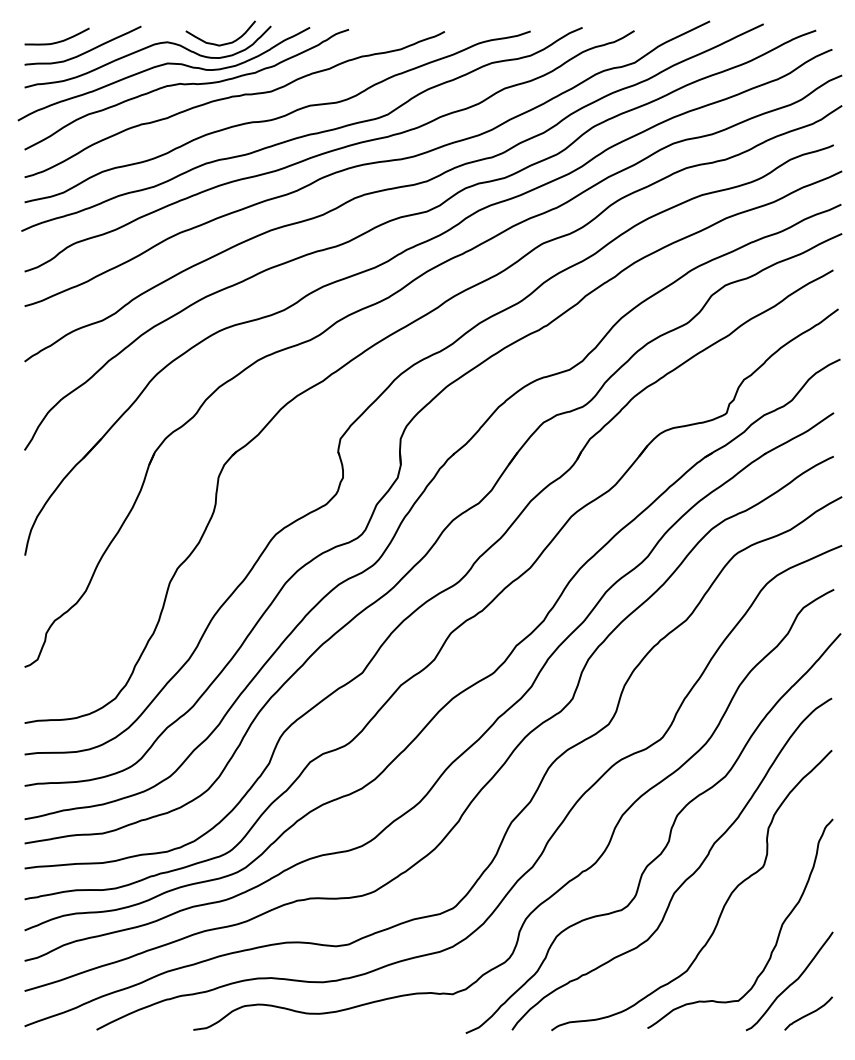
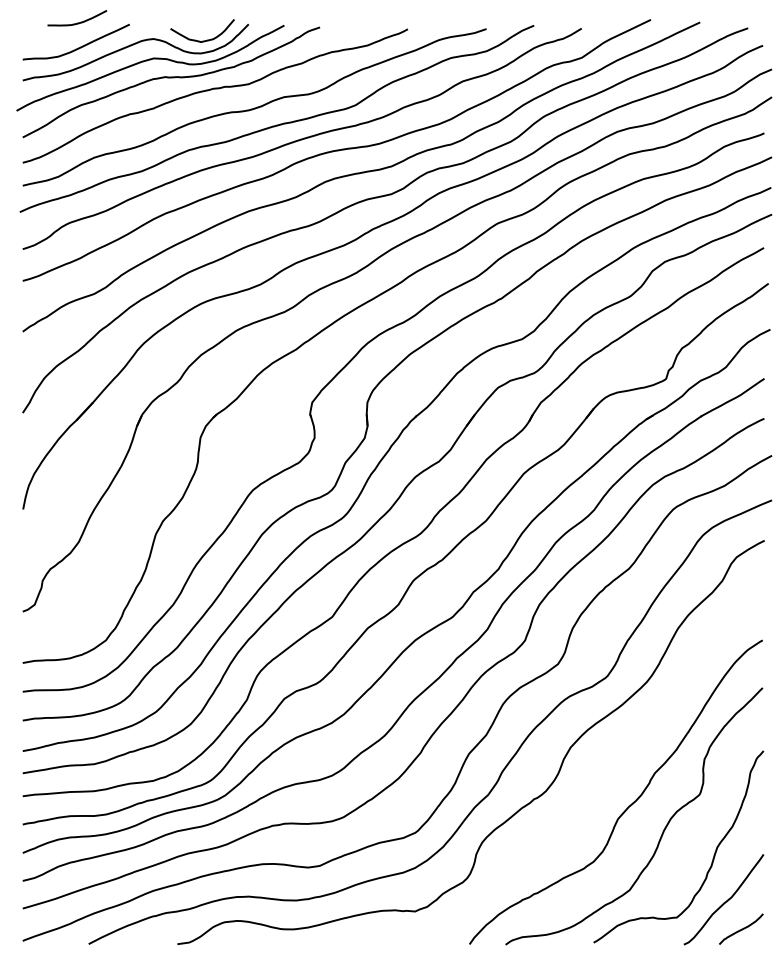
curve: (56, 41) -> (76, 22), moved
curve: (668, 837) -> (612, 767), removed

